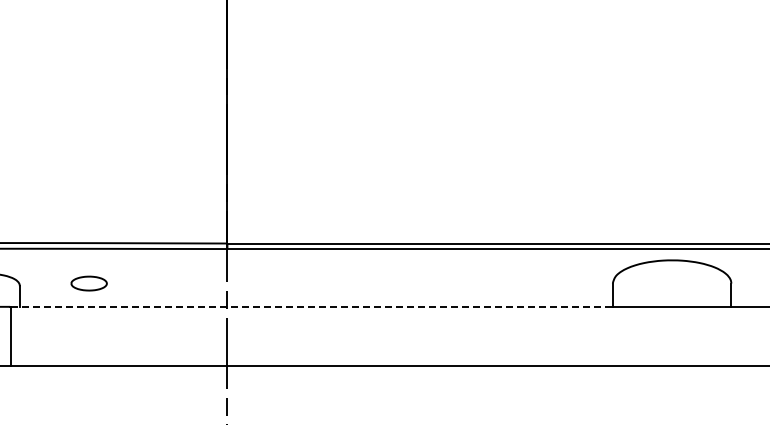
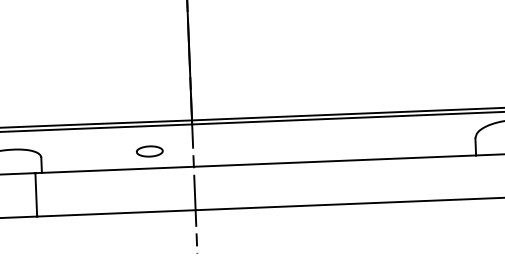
part: (88, 283) -> (149, 151), moved
line: (312, 306) -> (256, 164), dashed -> solid

